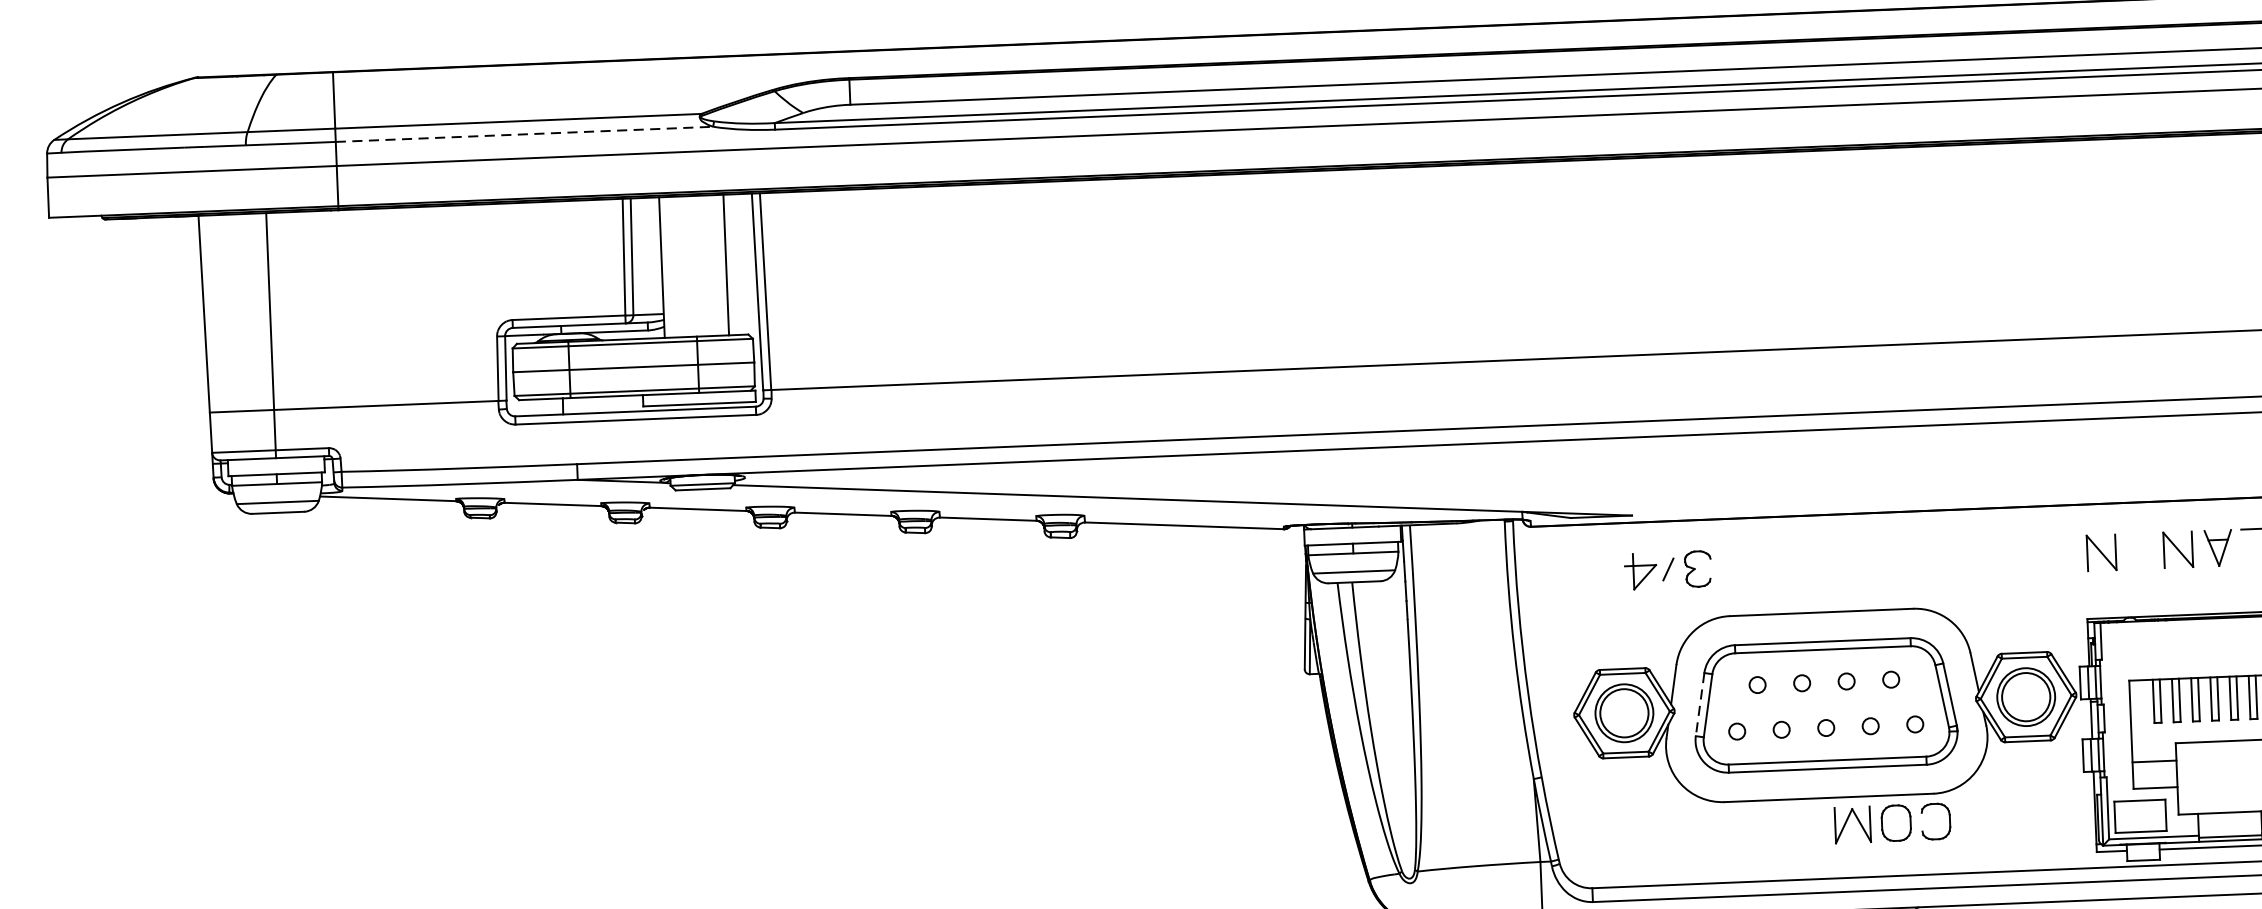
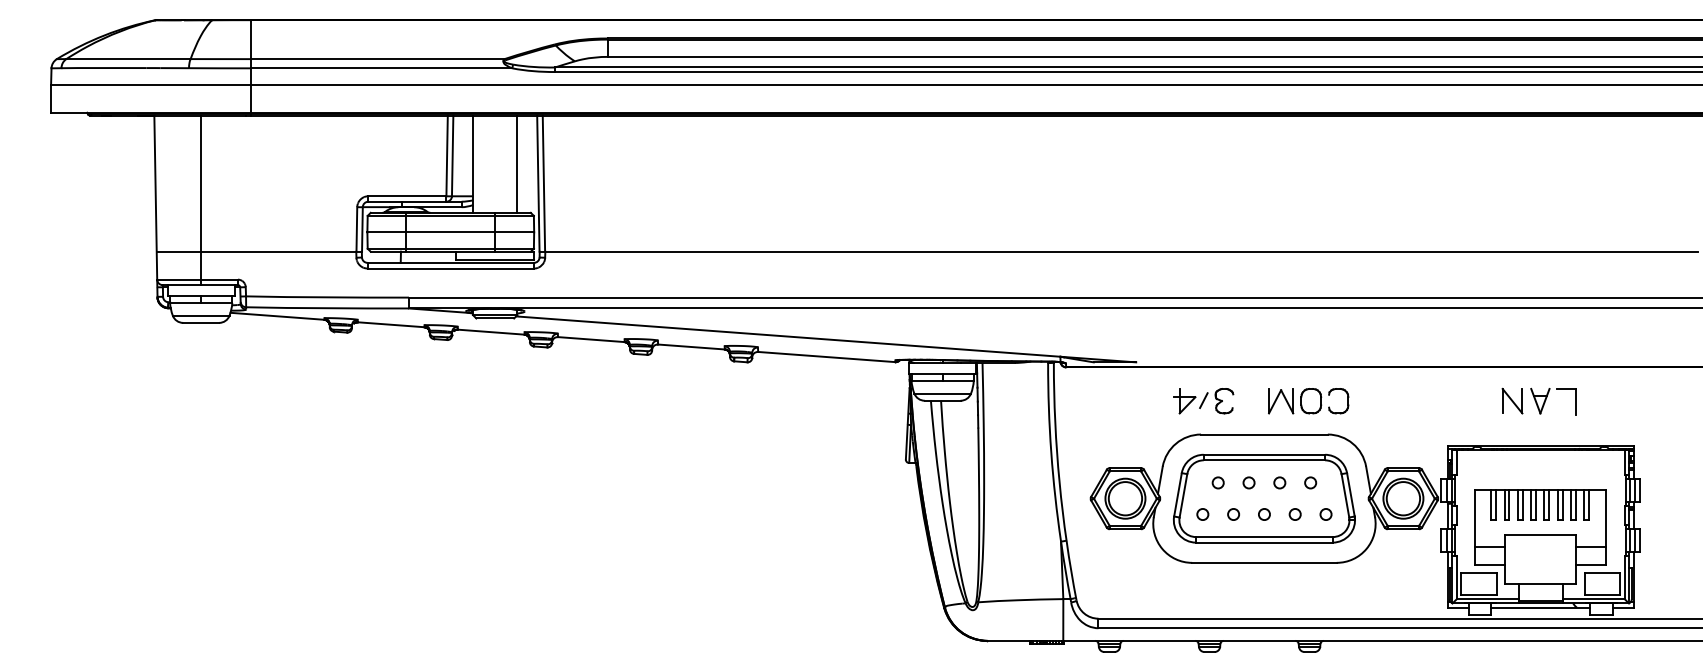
line: (524, 134) -> (381, 68), dashed -> solid
part: (2101, 551) -> (1459, 400), removed
part: (1667, 570) -> (1203, 401), moved
line: (1699, 705) -> (1177, 495), dashed -> solid
part: (1892, 823) -> (1308, 401), moved

